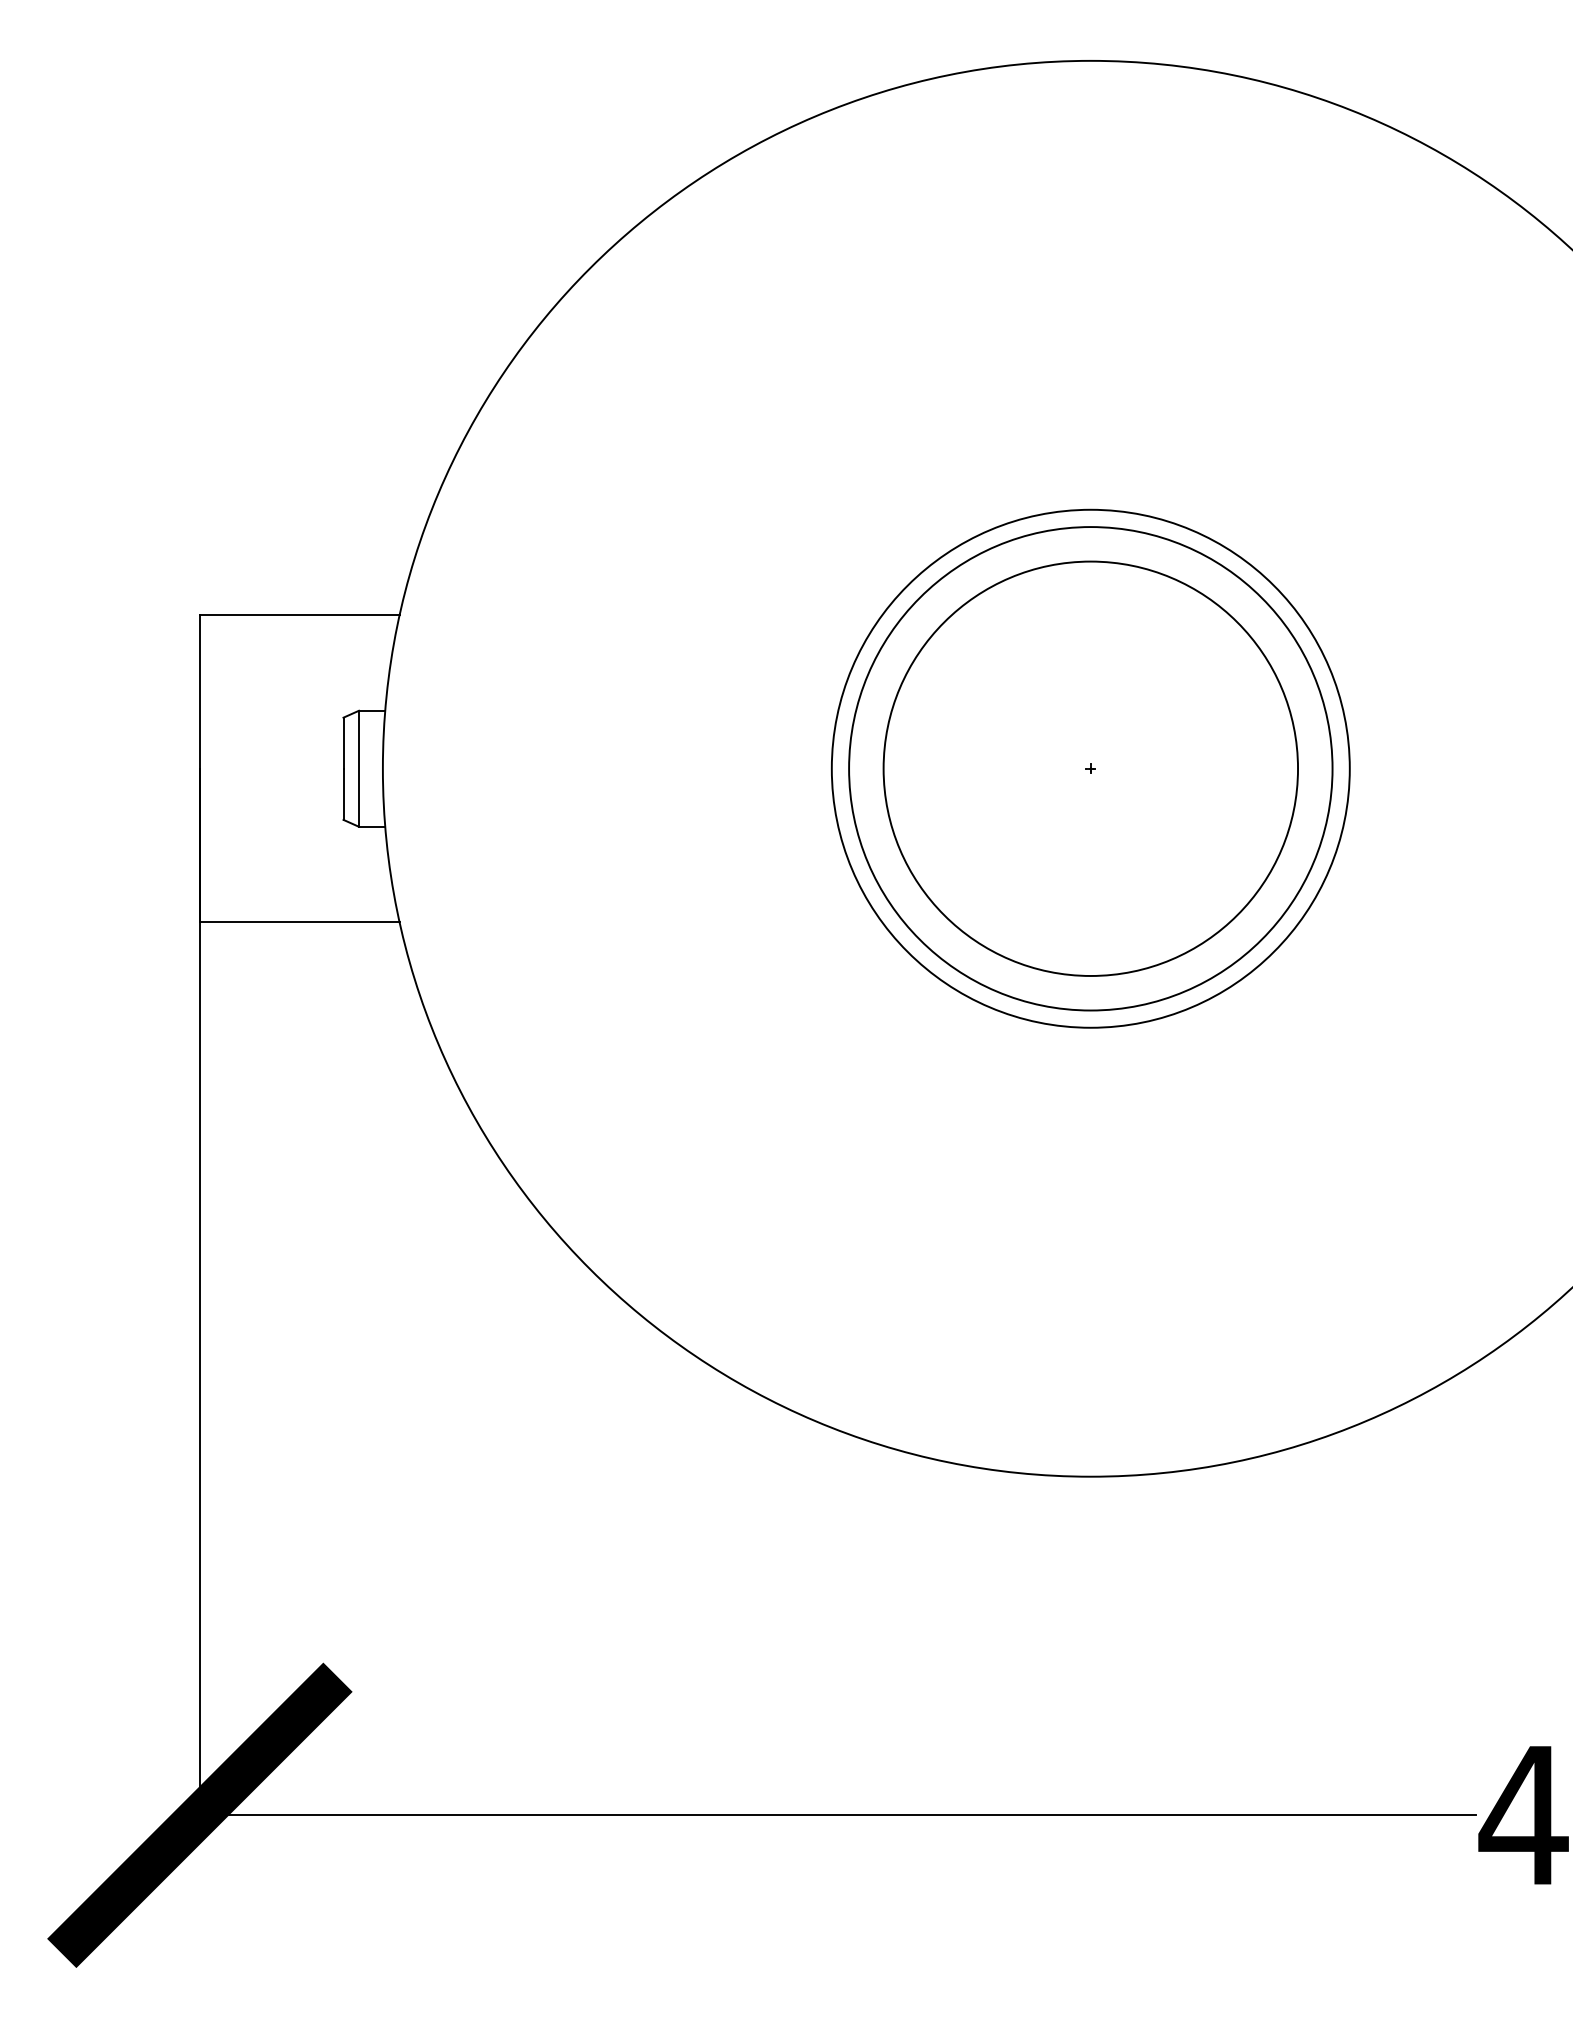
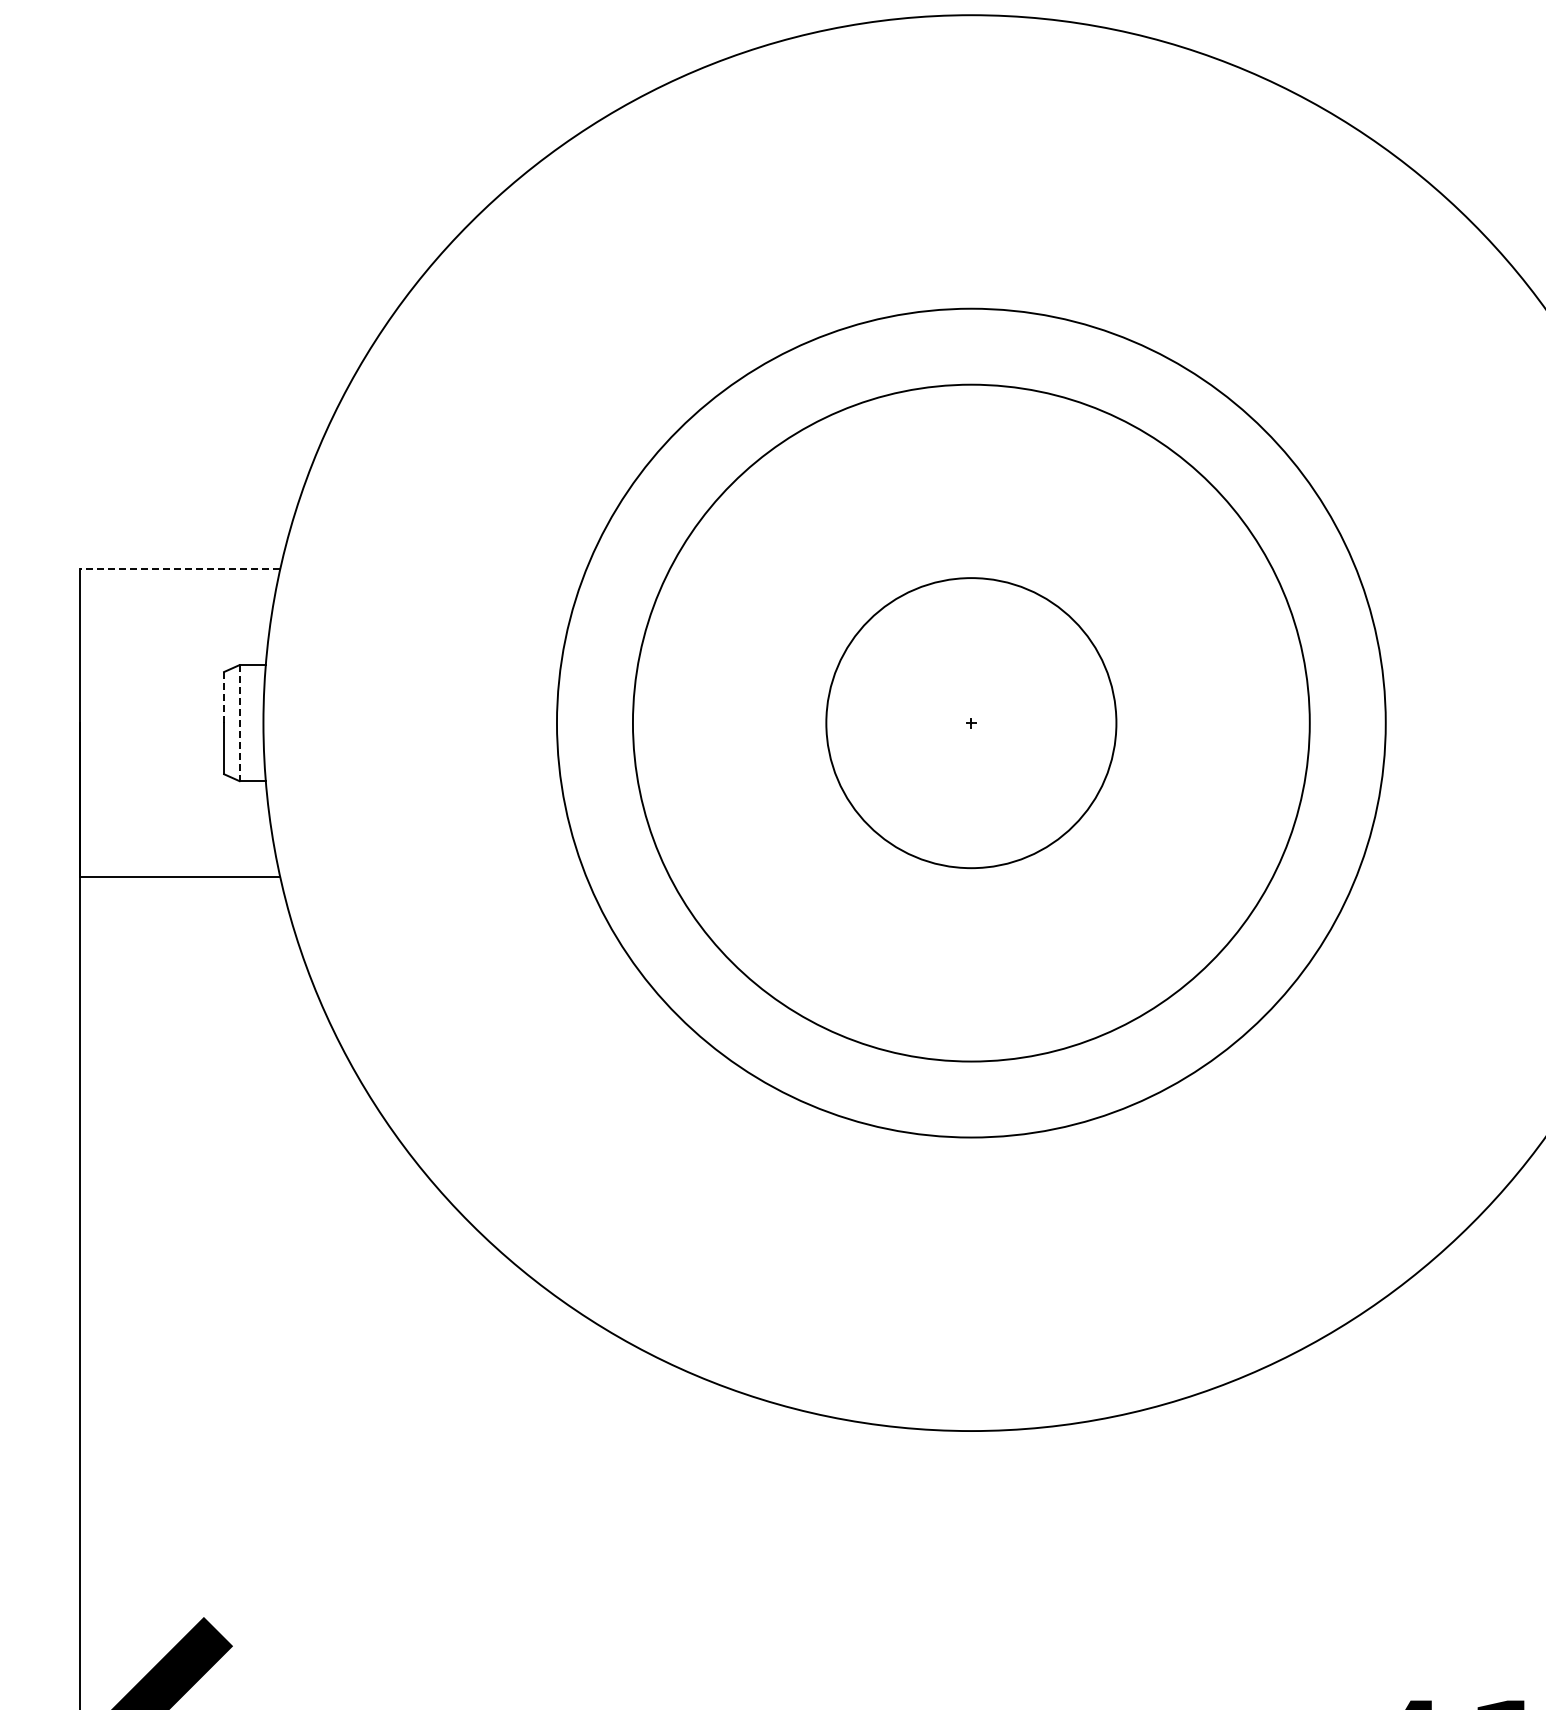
line: (299, 615) -> (180, 569), solid -> dashed
line: (343, 743) -> (224, 697), solid -> dashed
circle: (1090, 768) -> (971, 722), size x0.7
circle: (1090, 768) -> (971, 722), size x1.4
circle: (1090, 768) -> (971, 722), size x1.6
line: (358, 769) -> (239, 723), solid -> dashed

